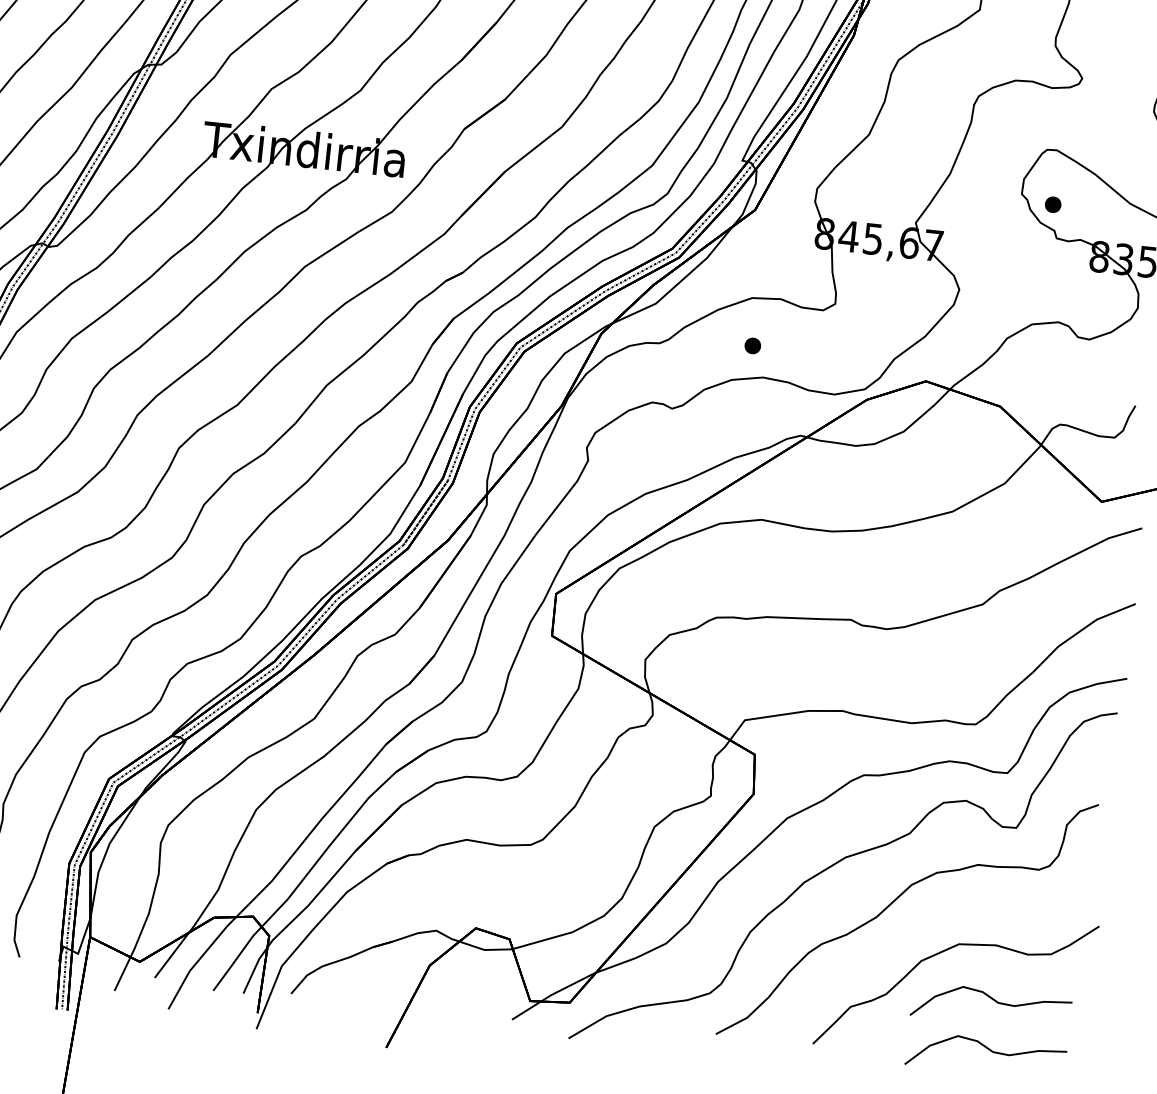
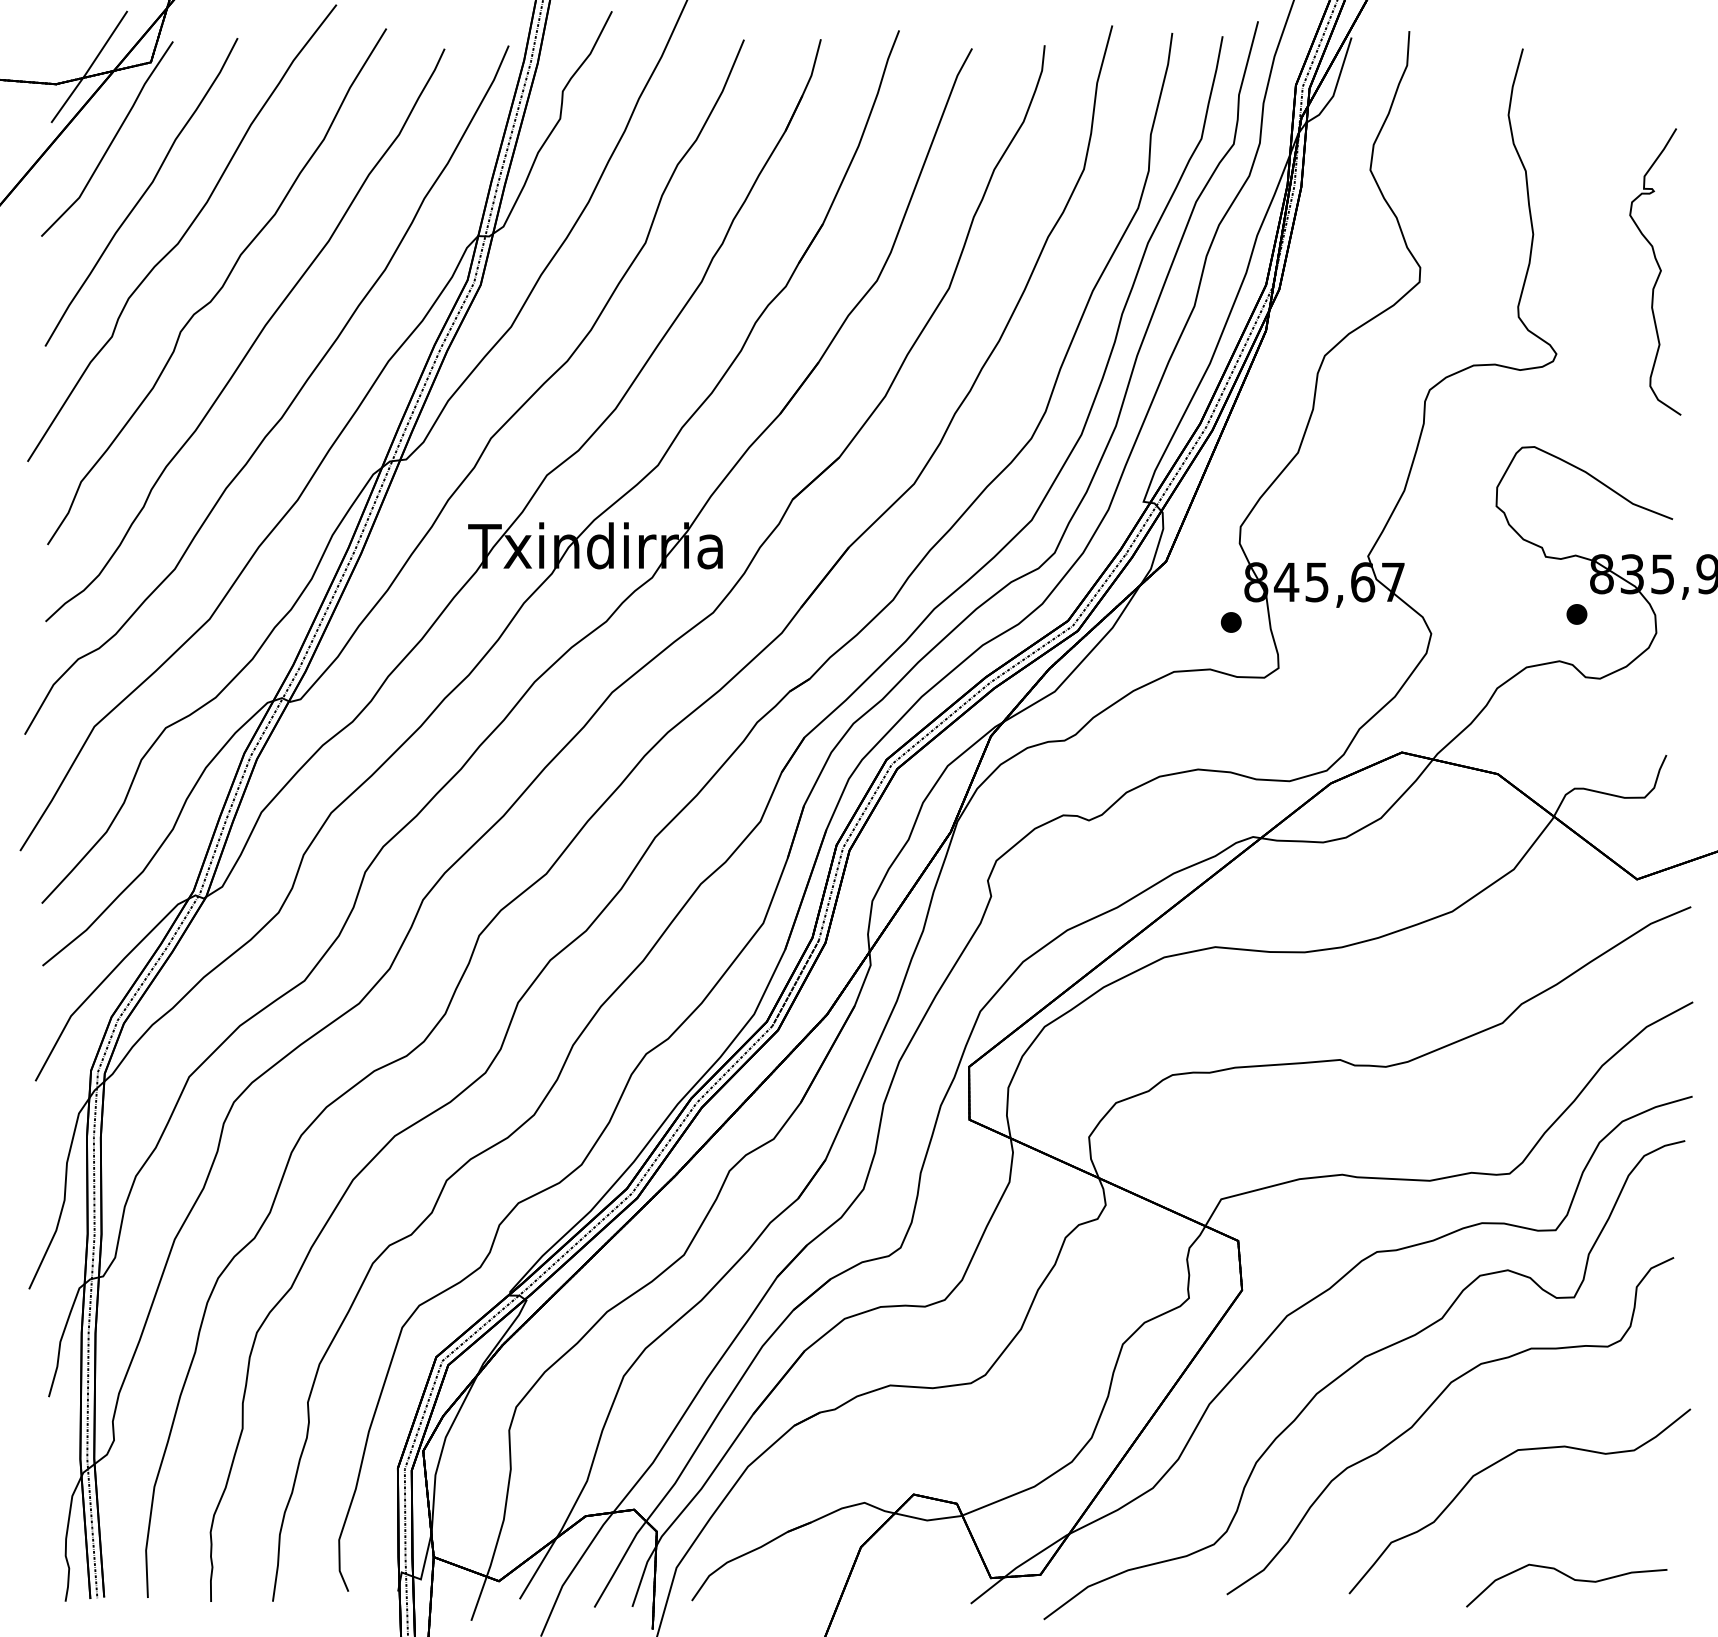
part: (1052, 204) -> (1576, 614), moved
part: (752, 345) -> (1230, 622), moved
curve: (994, 1001) -> (1569, 1516), removed

